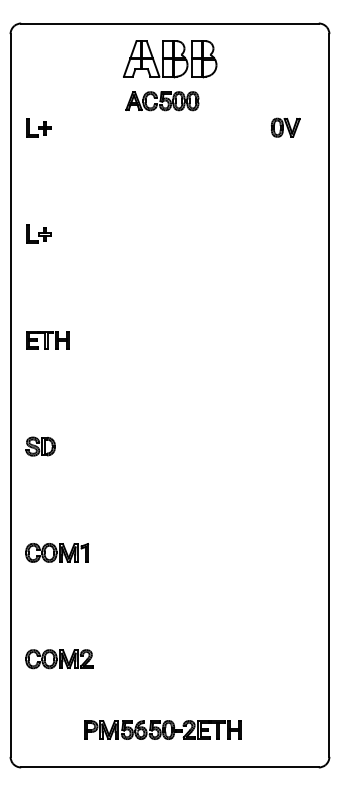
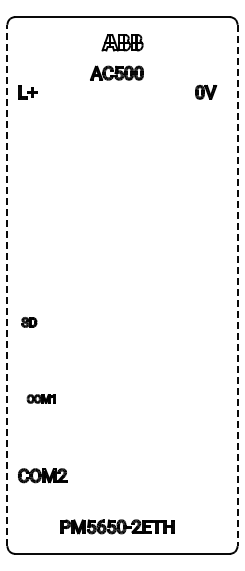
part: (170, 58) -> (122, 42), size x0.6
part: (38, 233) -> (27, 168), removed
part: (48, 340) -> (34, 245), removed
line: (10, 395) -> (7, 285), solid -> dashed
line: (329, 395) -> (237, 285), solid -> dashed
part: (41, 446) -> (29, 322), size x0.7
part: (56, 552) -> (40, 398), size x0.6

